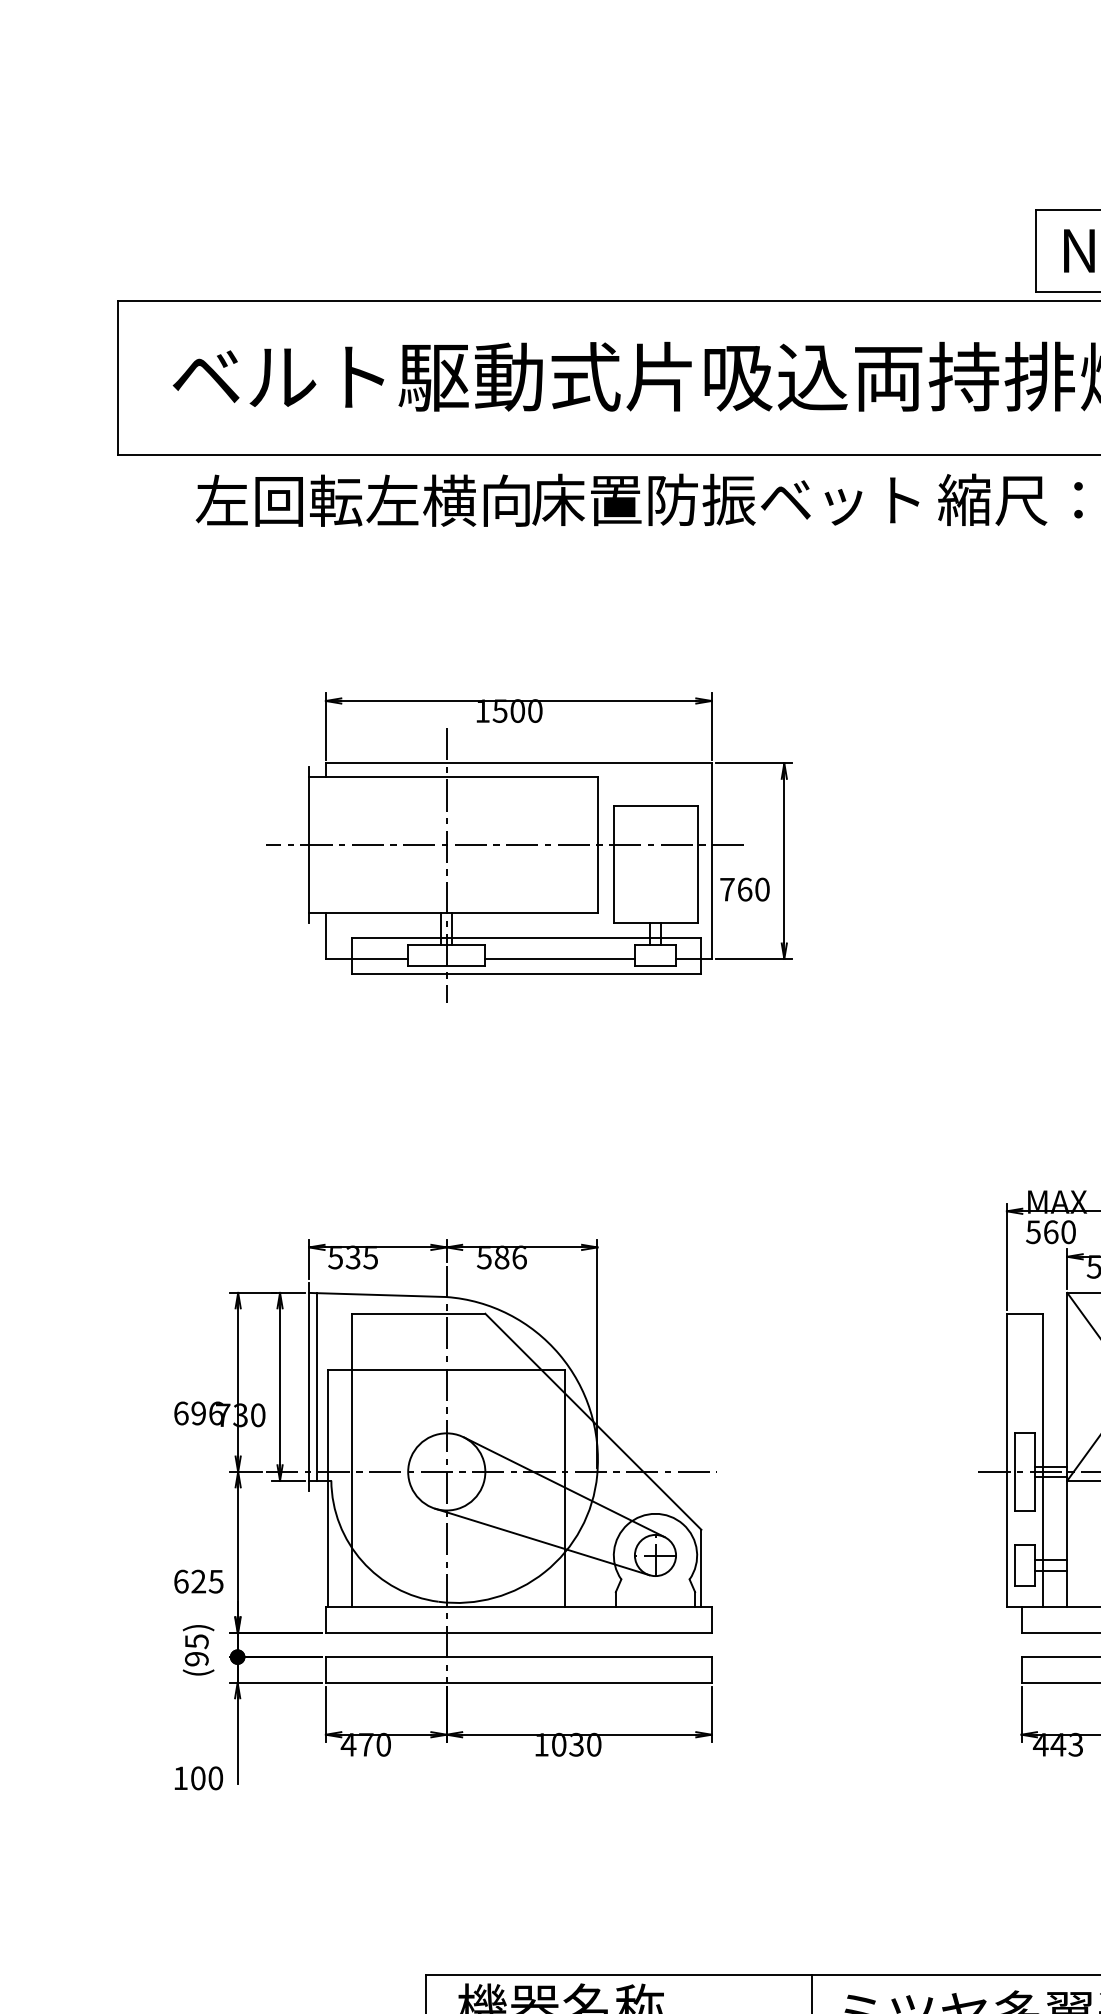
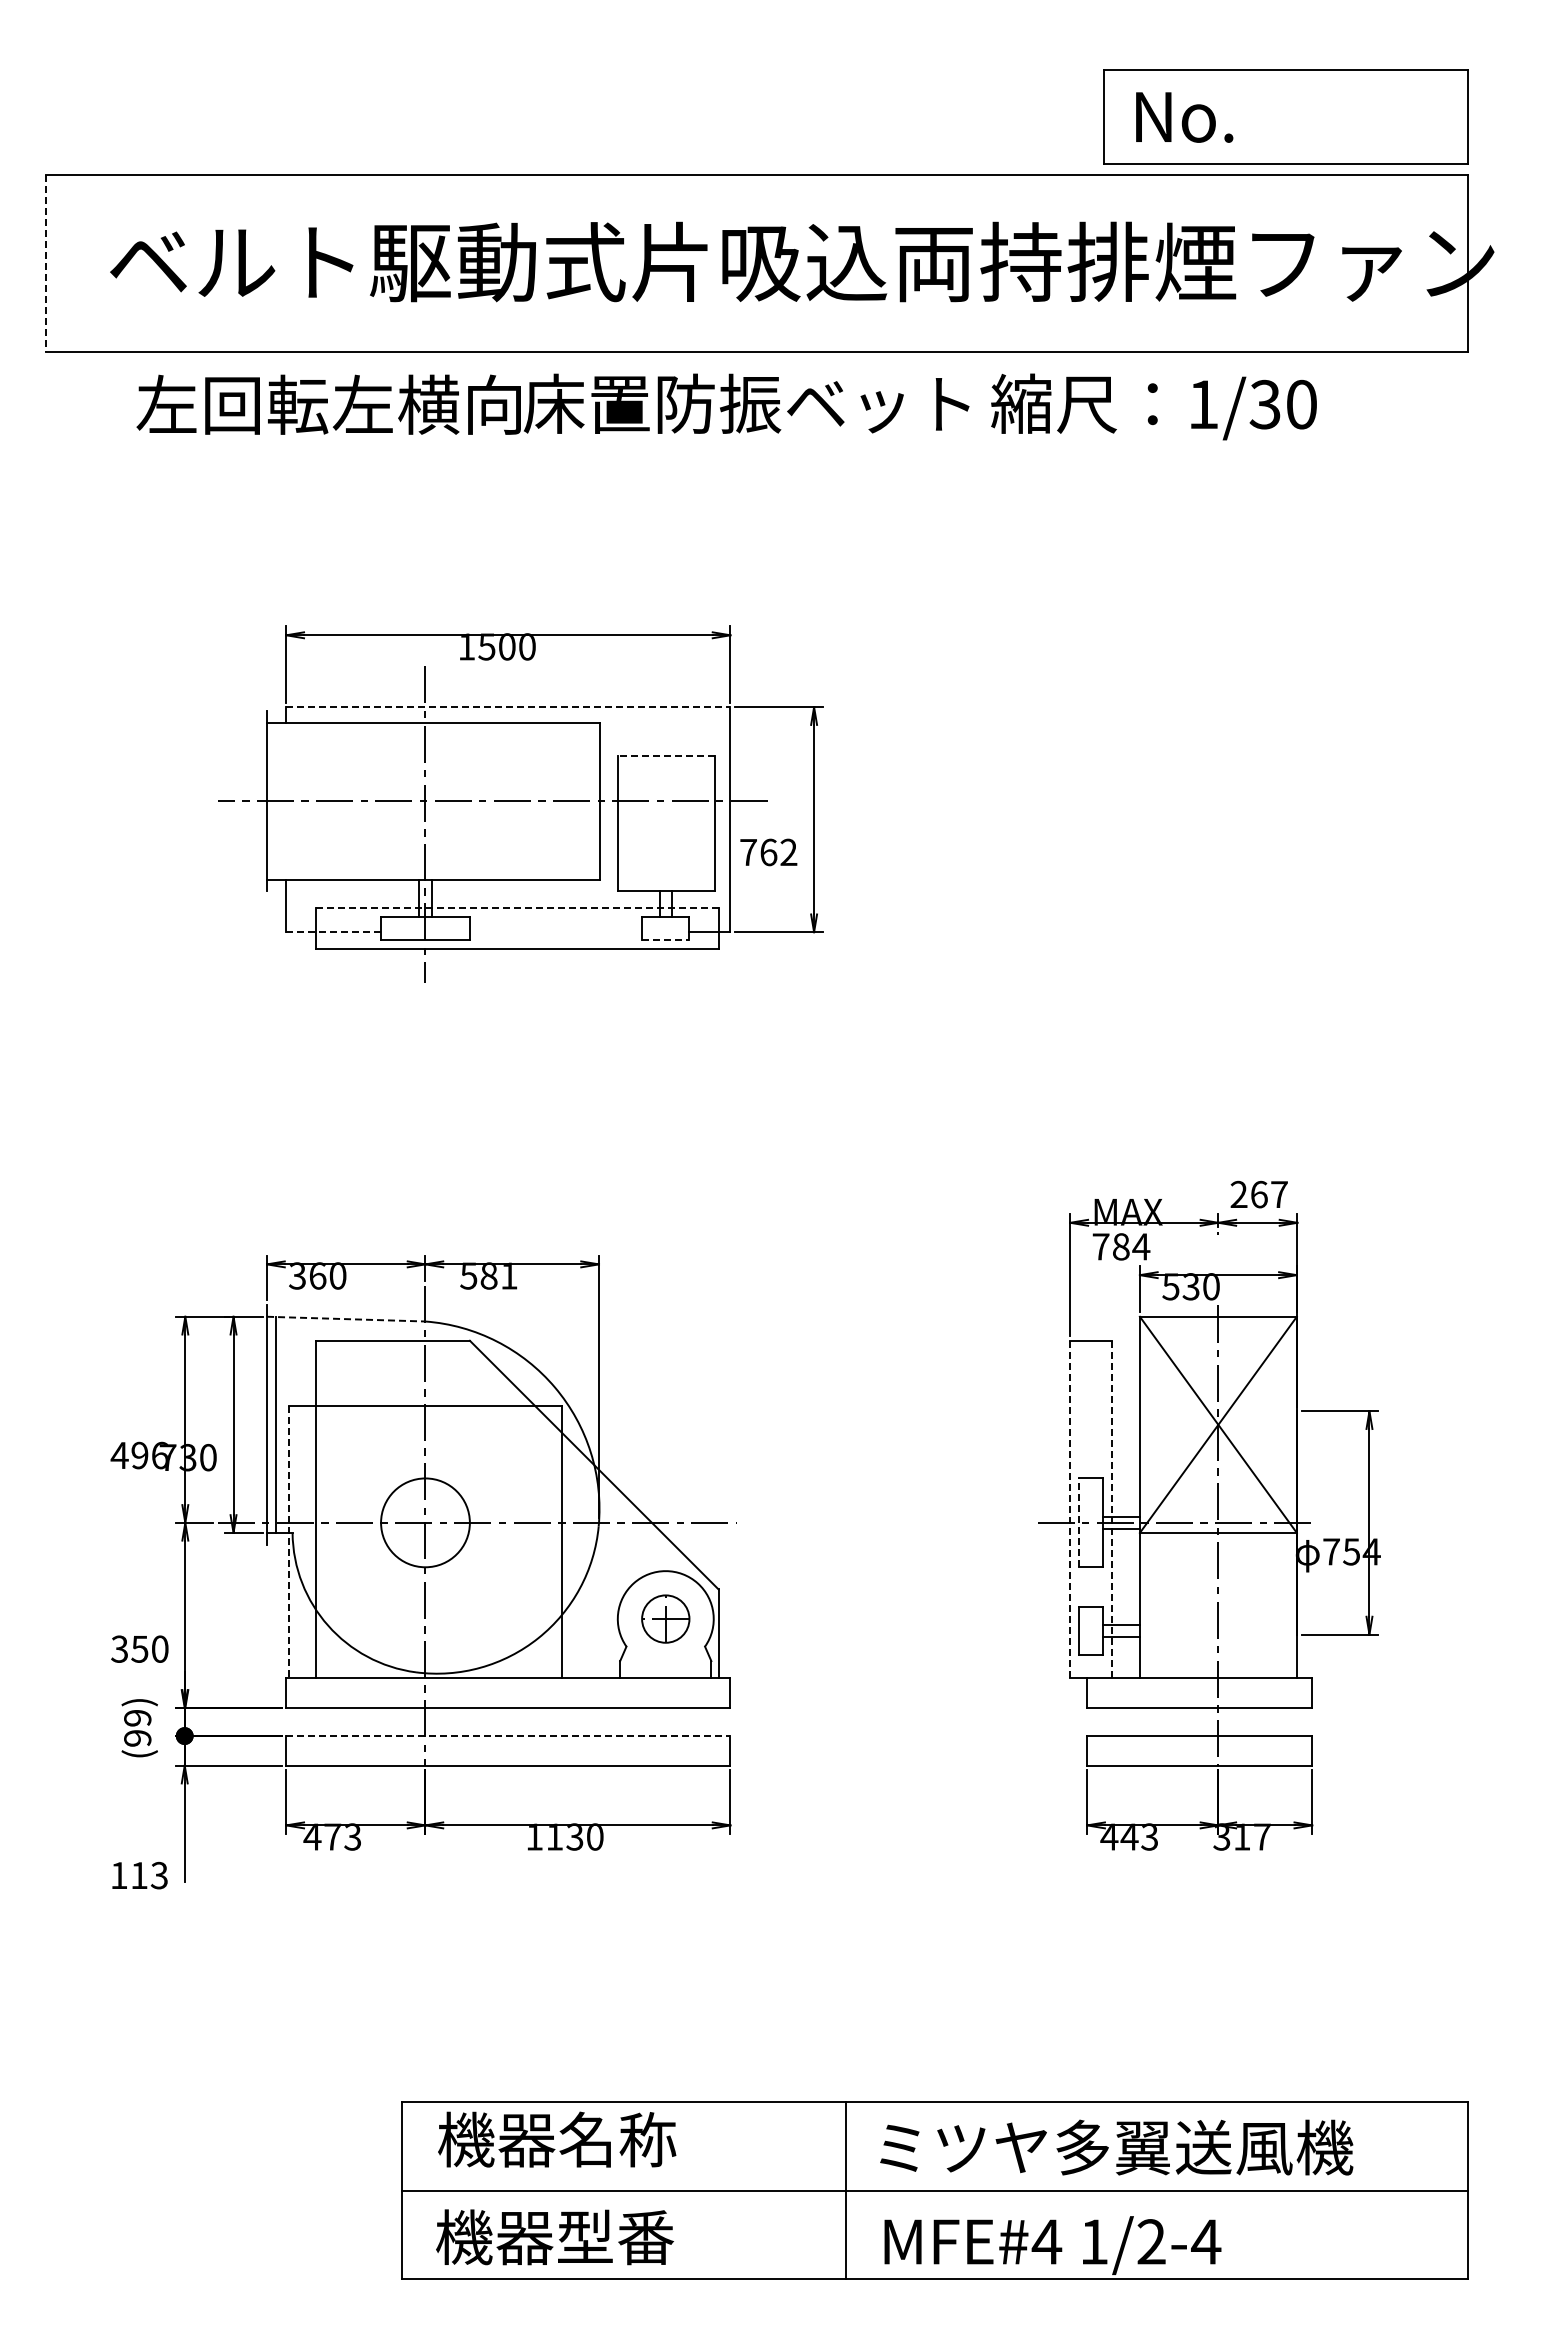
line: (117, 378) -> (46, 263), solid -> dashed
line: (518, 763) -> (508, 707), solid -> dashed
line: (656, 806) -> (666, 756), solid -> dashed
text: (762, 889) -> (788, 852), 760 -> 762
line: (526, 937) -> (517, 907), solid -> dashed
line: (367, 959) -> (334, 932), solid -> dashed
line: (559, 959) -> (555, 932), removed
line: (655, 966) -> (665, 940), solid -> dashed
text: (1051, 1231) -> (1121, 1246), 560 -> 784
text: (353, 1257) -> (318, 1275), 535 -> 360
text: (519, 1257) -> (509, 1275), 586 -> 581
line: (378, 1295) -> (346, 1319), solid -> dashed
text: (180, 1413) -> (119, 1455), 696 -> 496
line: (1007, 1460) -> (1070, 1509), solid -> dashed
line: (1042, 1460) -> (1111, 1509), solid -> dashed
line: (1014, 1471) -> (1079, 1522), solid -> dashed
line: (564, 1487) -> (560, 1540), removed
line: (328, 1488) -> (289, 1542), solid -> dashed
line: (542, 1541) -> (535, 1603), removed
text: (198, 1581) -> (139, 1648), 625 -> 350
text: (196, 1641) -> (137, 1718), (95) -> (99)
line: (518, 1657) -> (508, 1736), solid -> dashed
text: (383, 1744) -> (352, 1836), 470 -> 473
text: (558, 1744) -> (554, 1836), 1030 -> 1130
text: (207, 1778) -> (149, 1875), 100 -> 113

